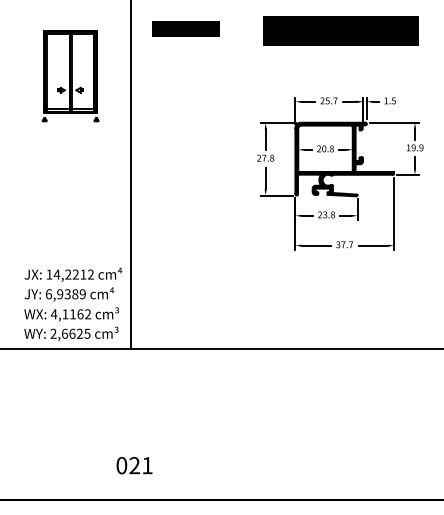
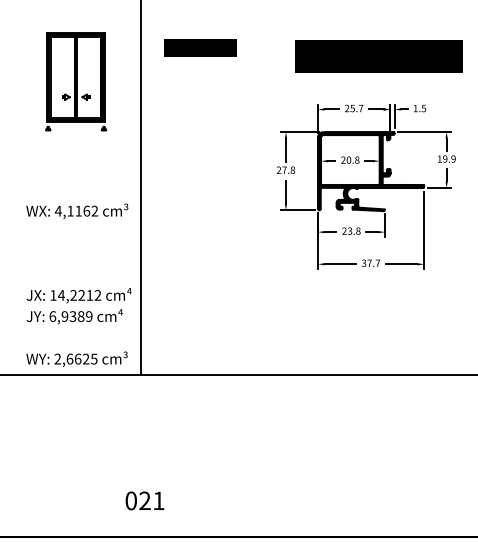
text: (185, 28) -> (199, 47), moved
text: (340, 30) -> (378, 56), moved
text: (71, 314) -> (77, 211), moved

